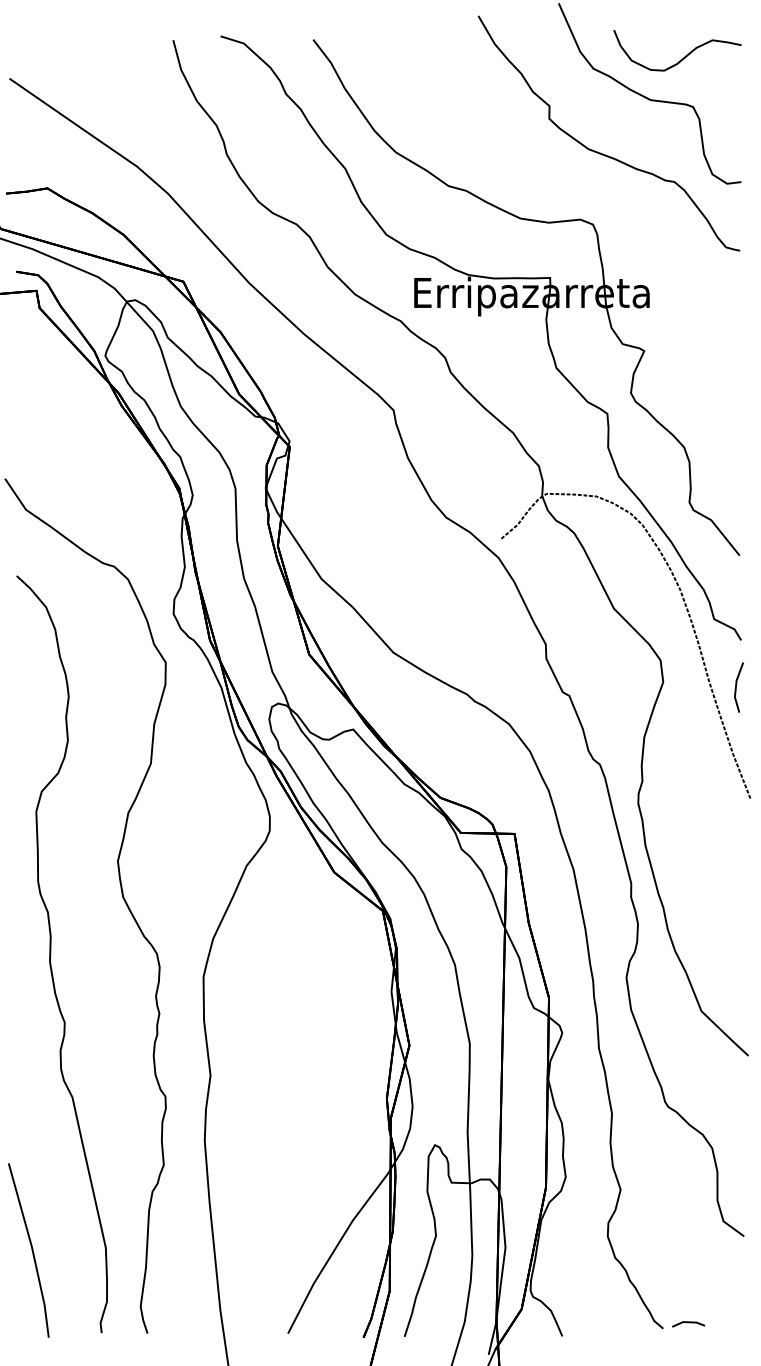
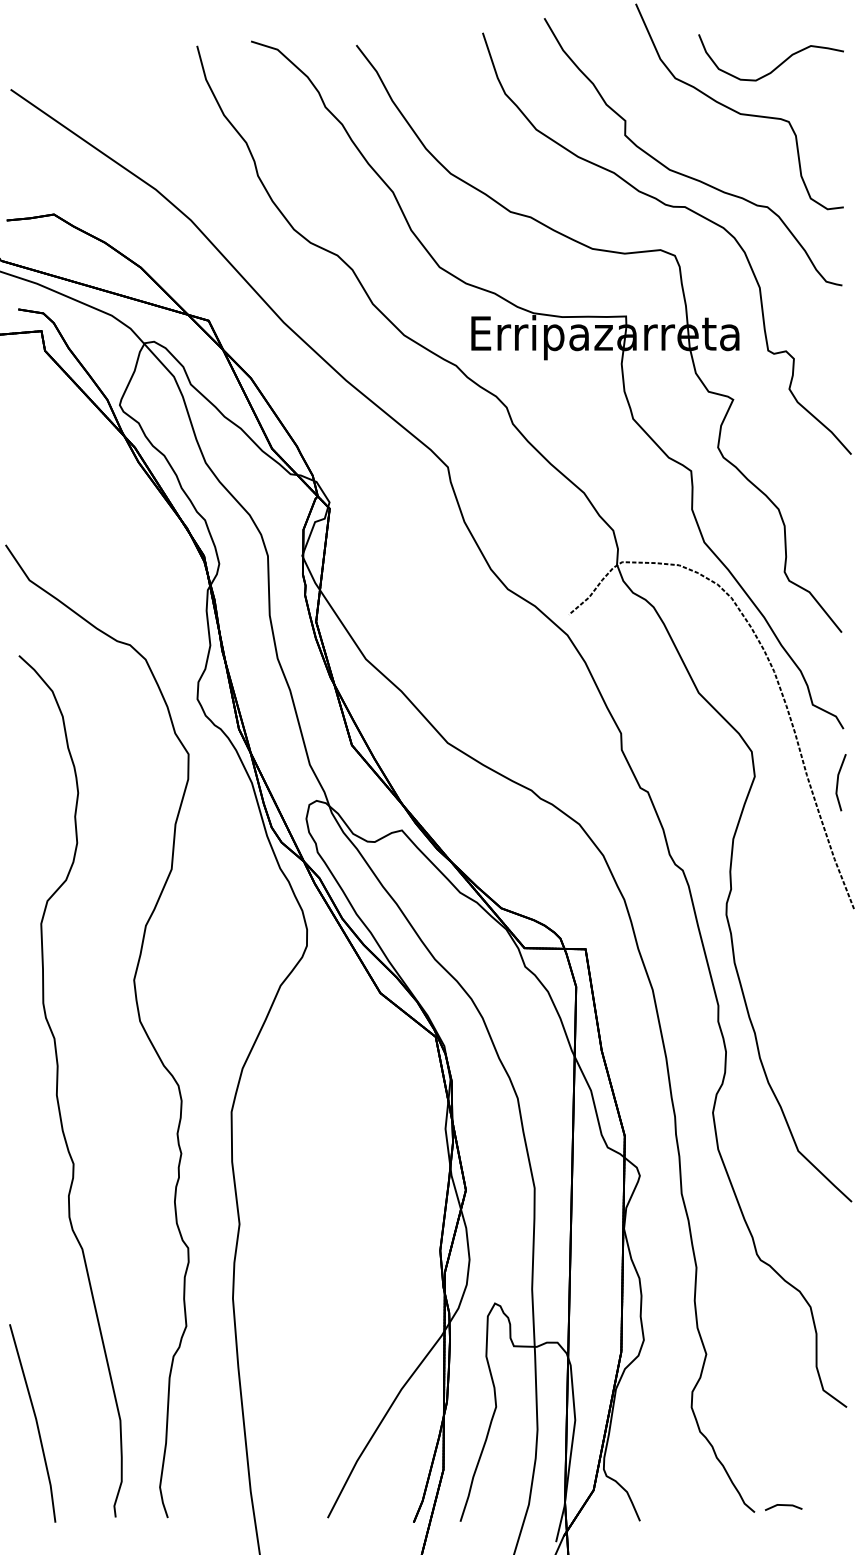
part: (590, 182) -> (672, 207), added

